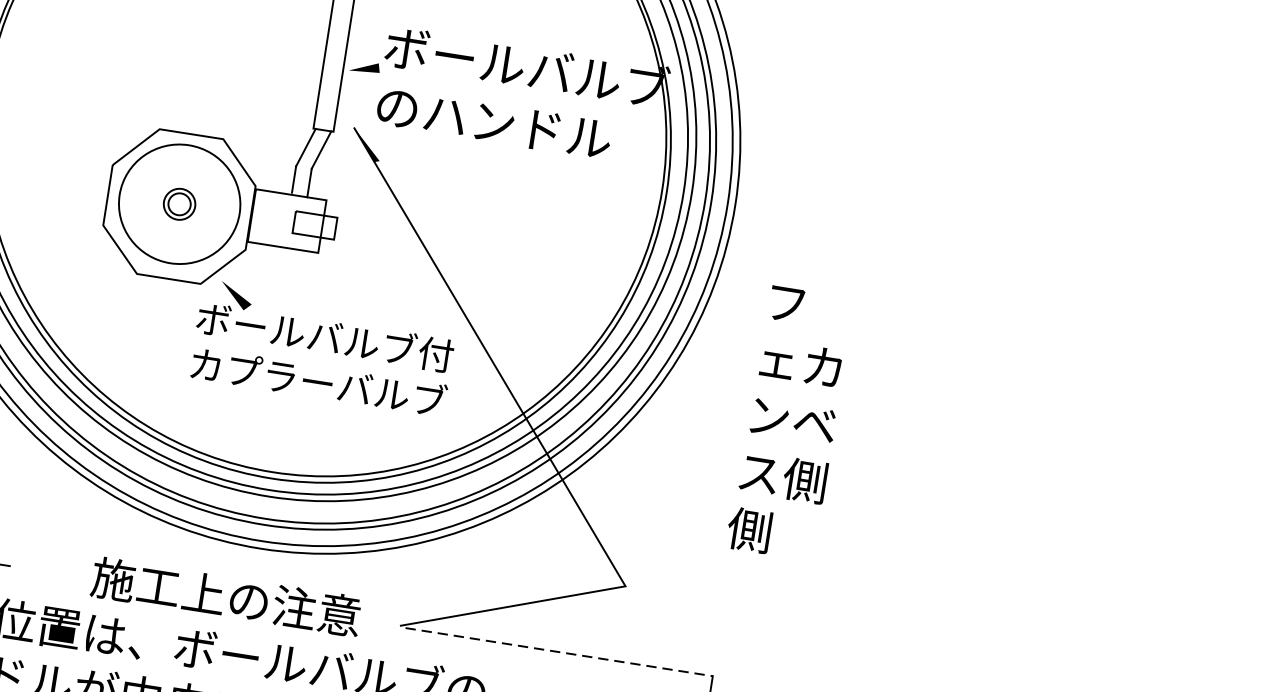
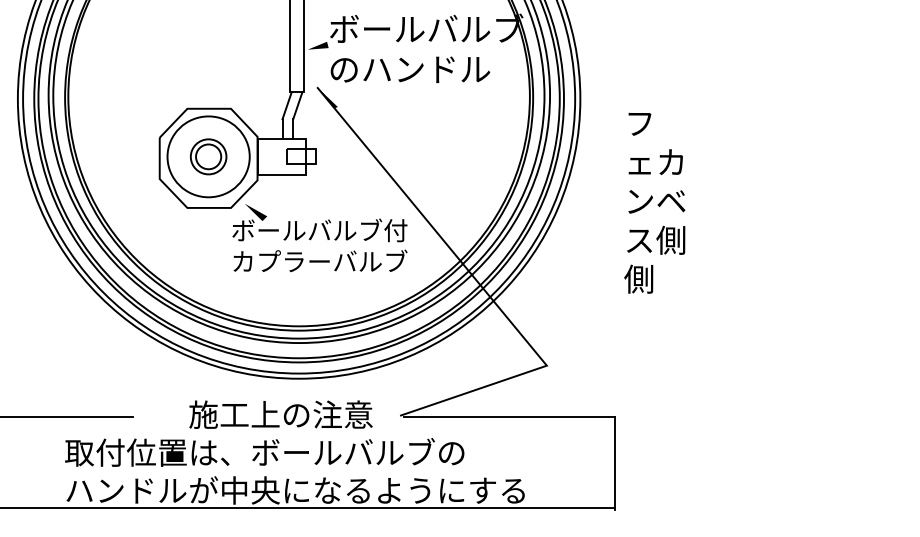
part: (179, 203) -> (208, 156), size x1.67
text: (789, 421) -> (654, 202), moved
line: (559, 651) -> (509, 416), dashed -> solid

